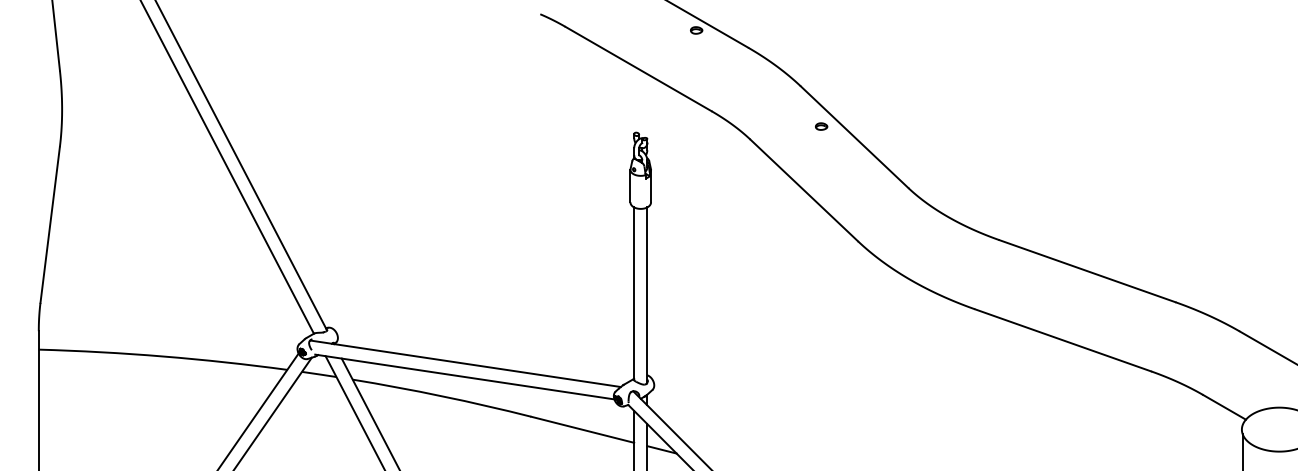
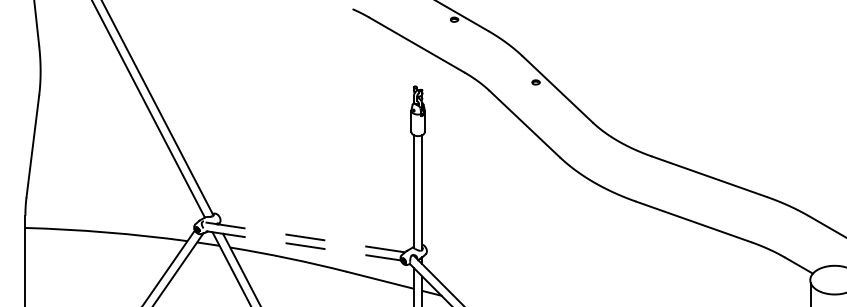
line: (465, 364) -> (303, 237), solid -> dashed
line: (465, 376) -> (303, 245), solid -> dashed

